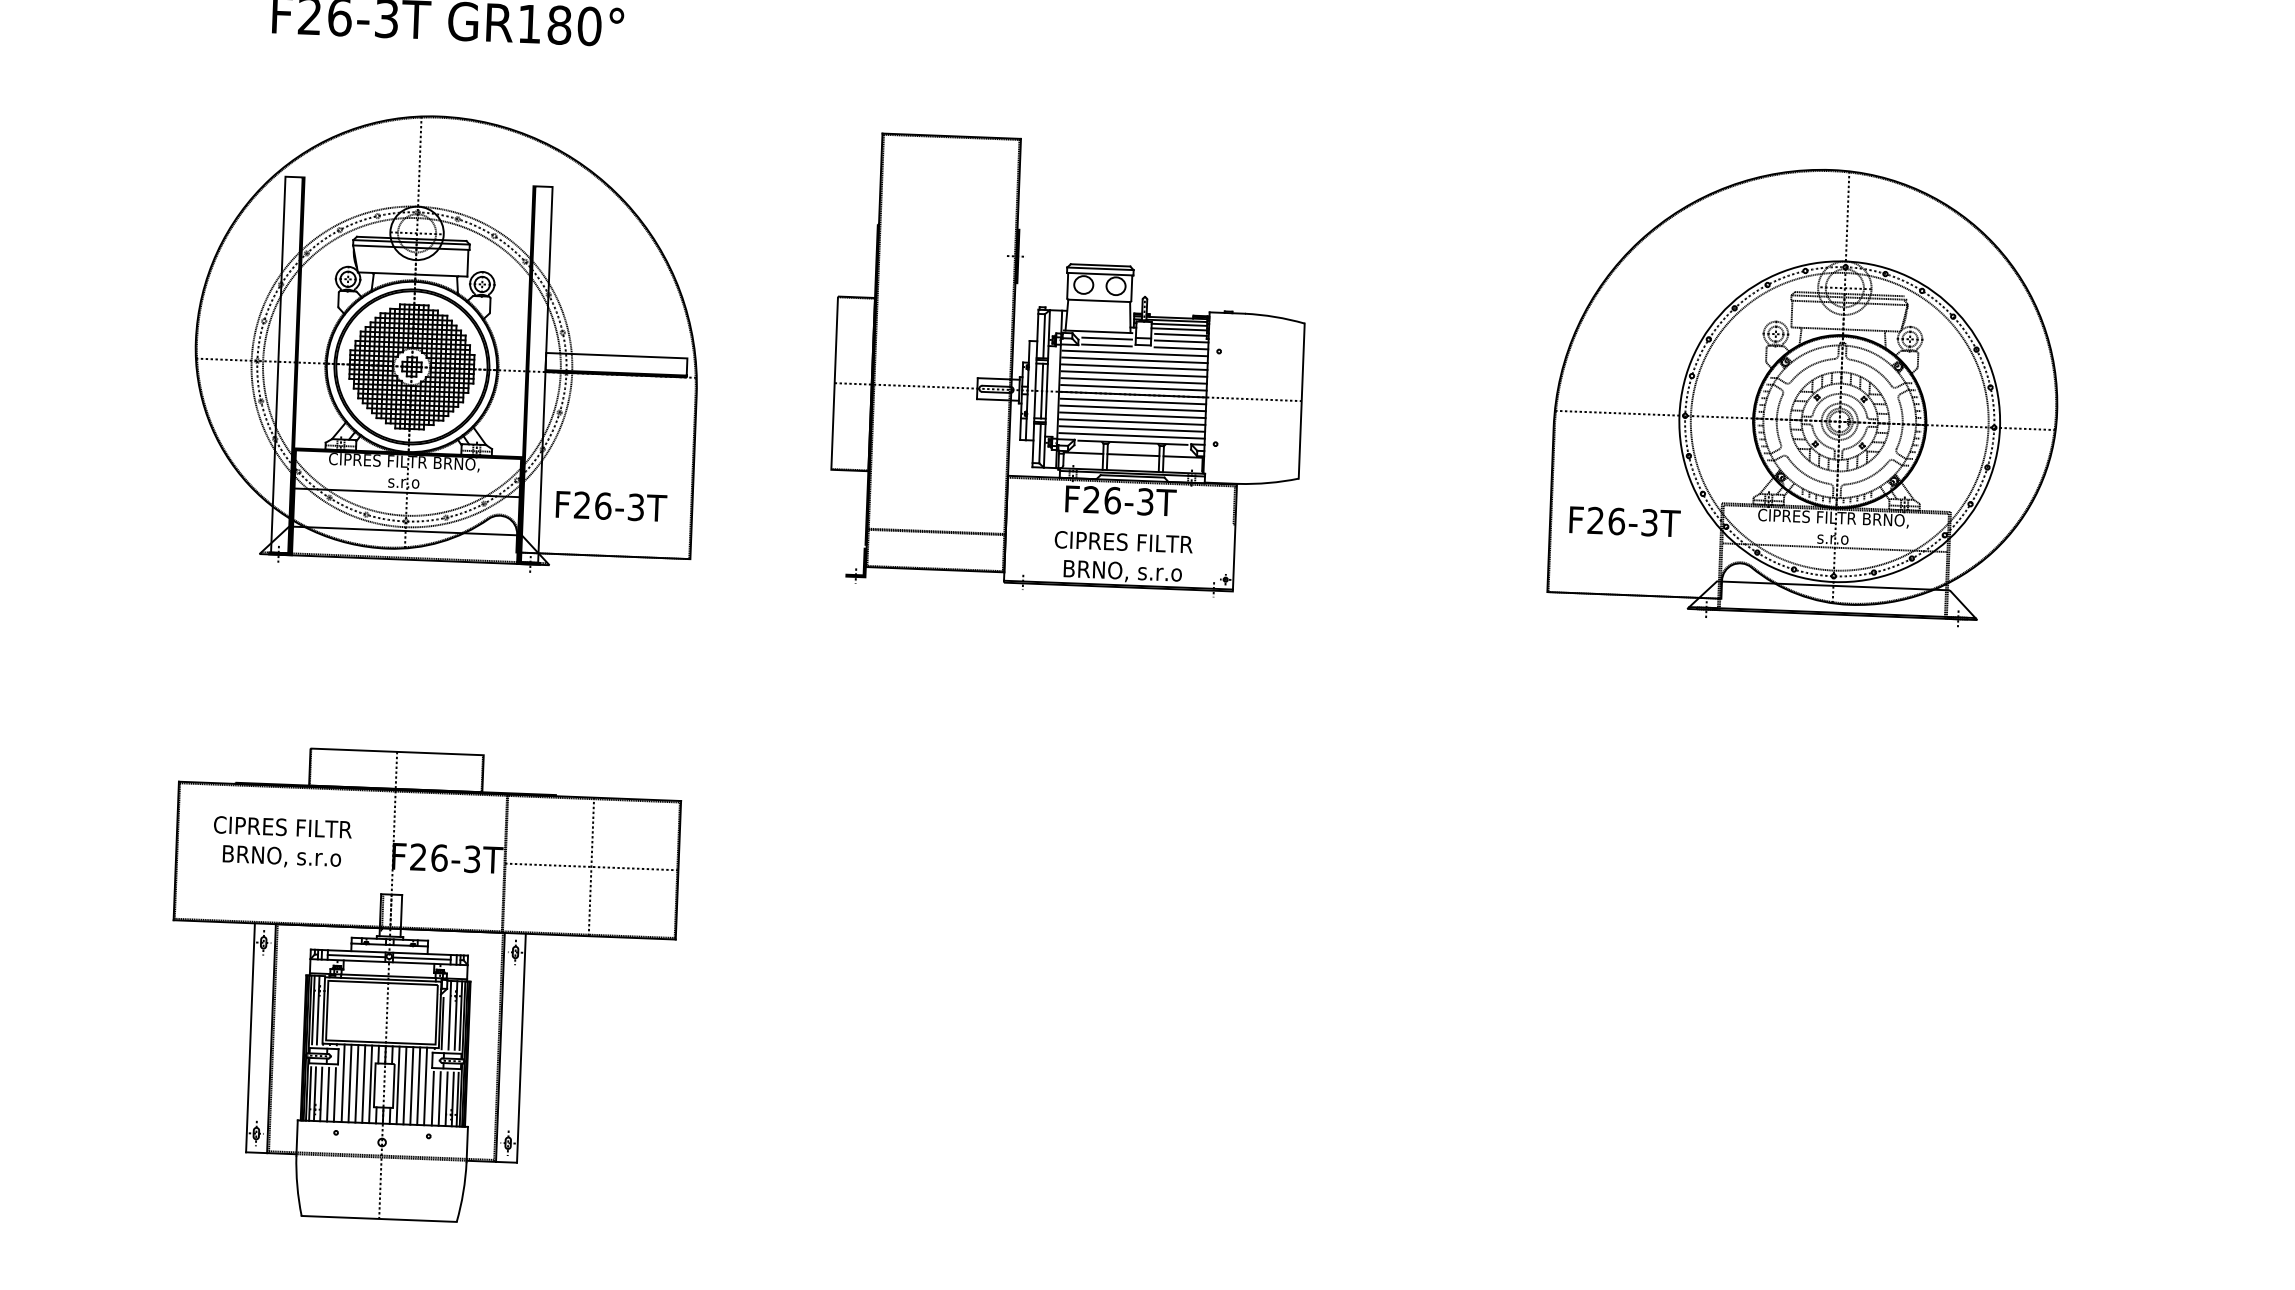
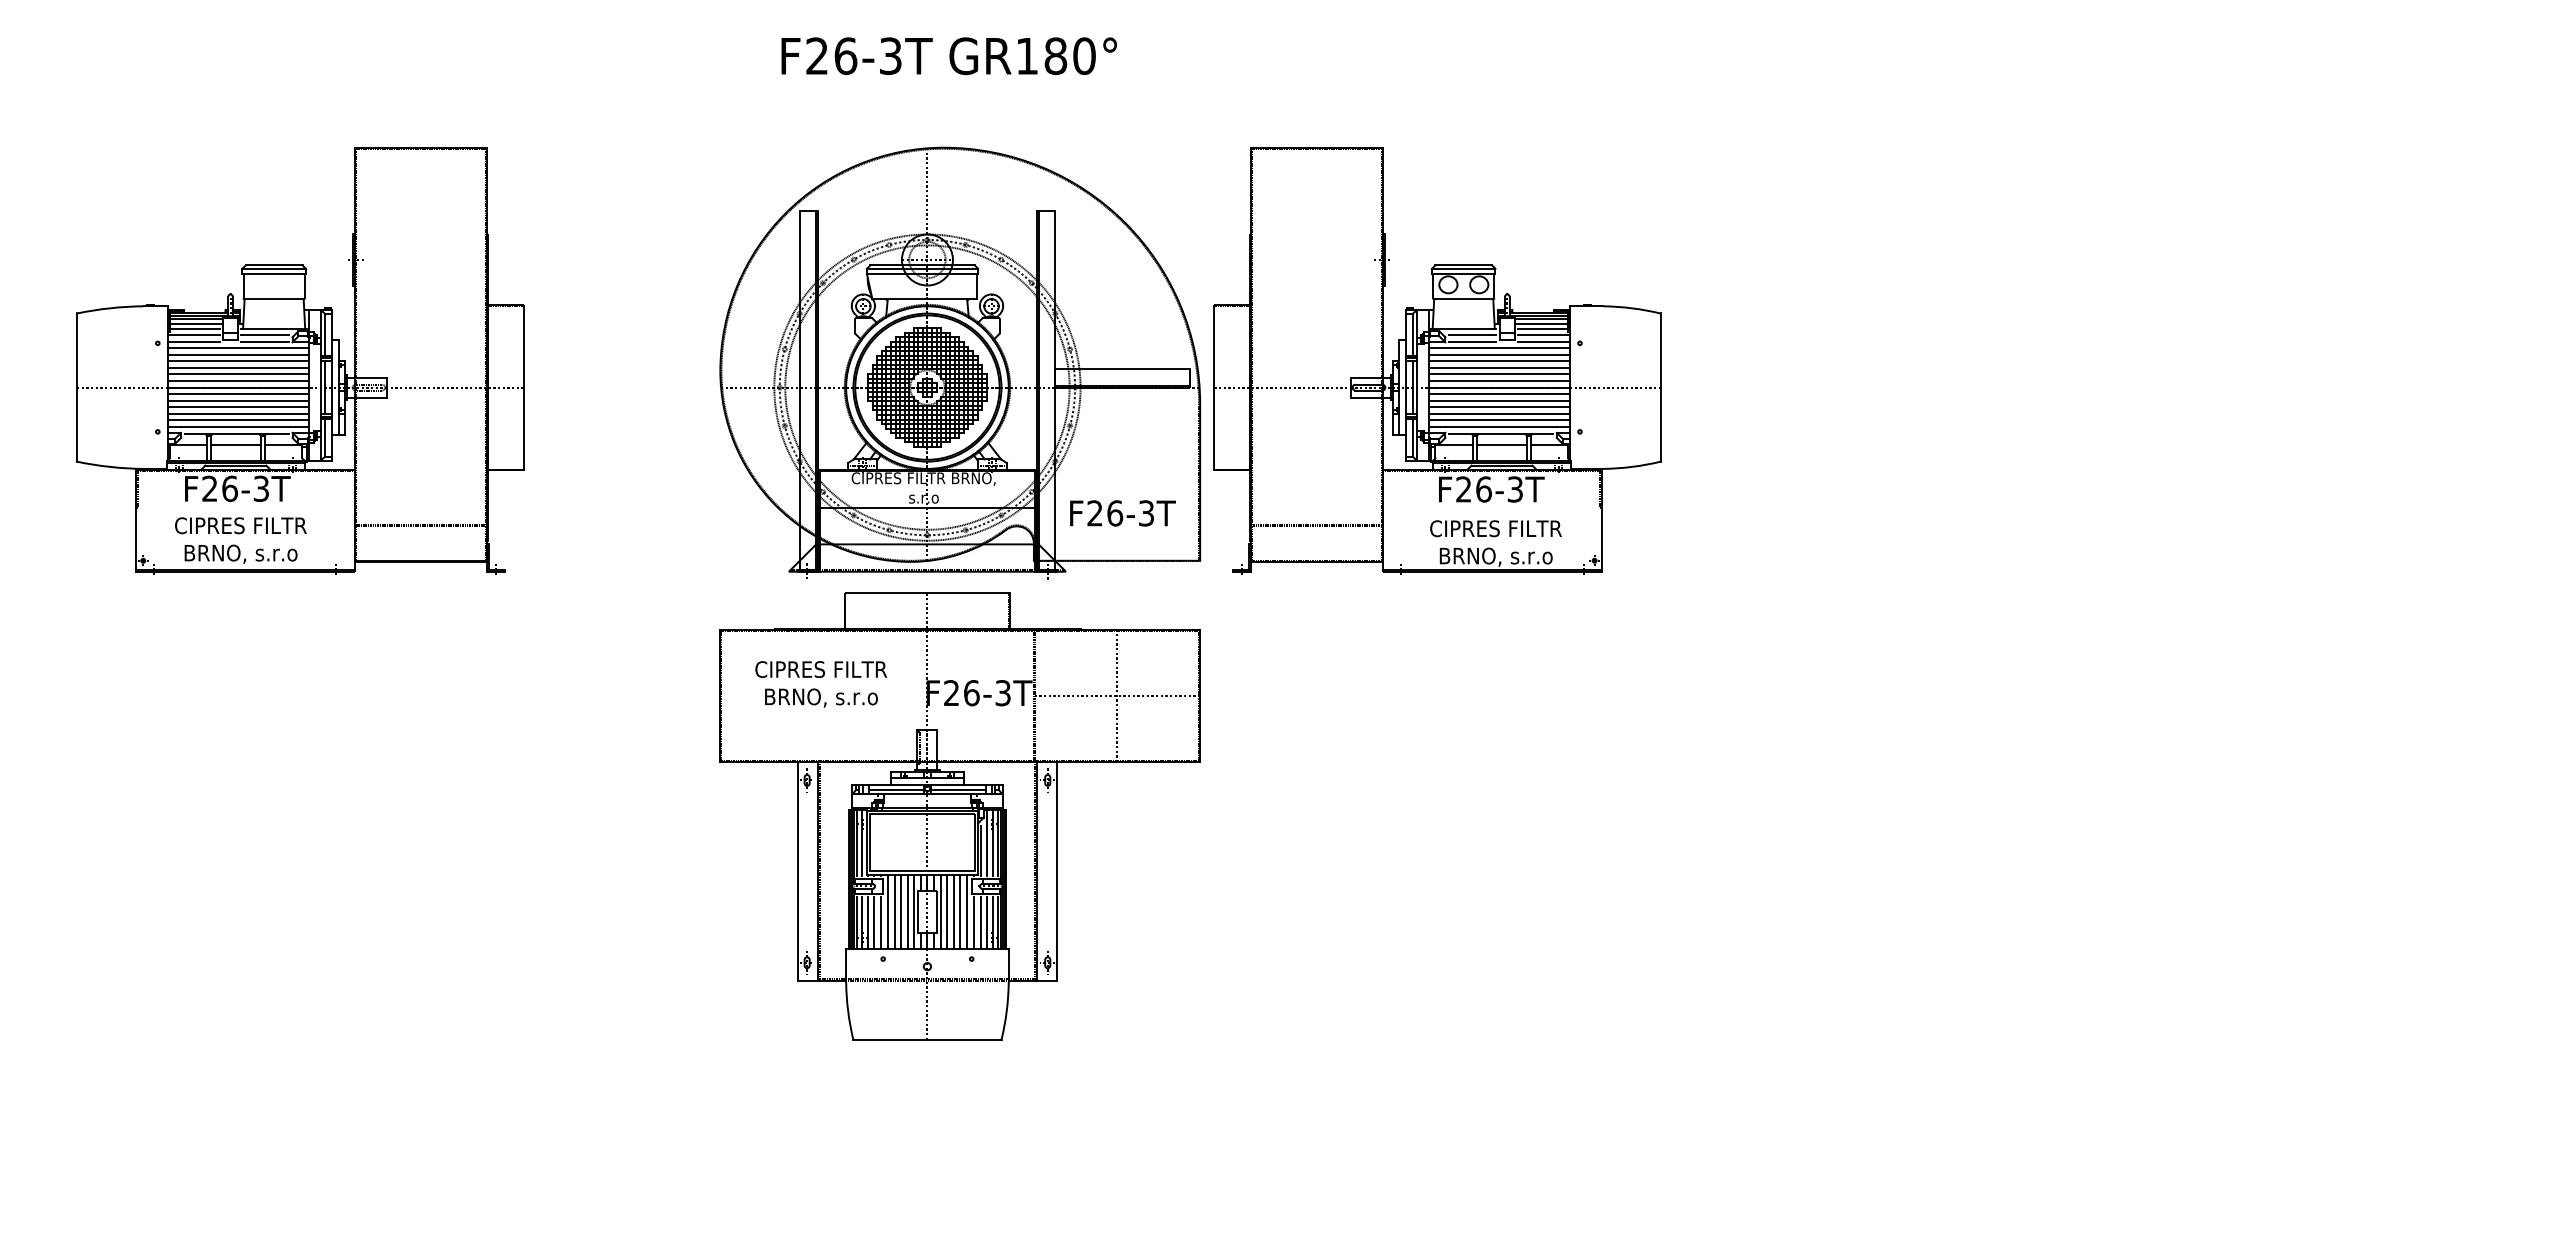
part: (1069, 363) -> (1437, 360), moved
part: (1806, 394) -> (2258, 362), removed
part: (421, 986) -> (959, 816), moved

